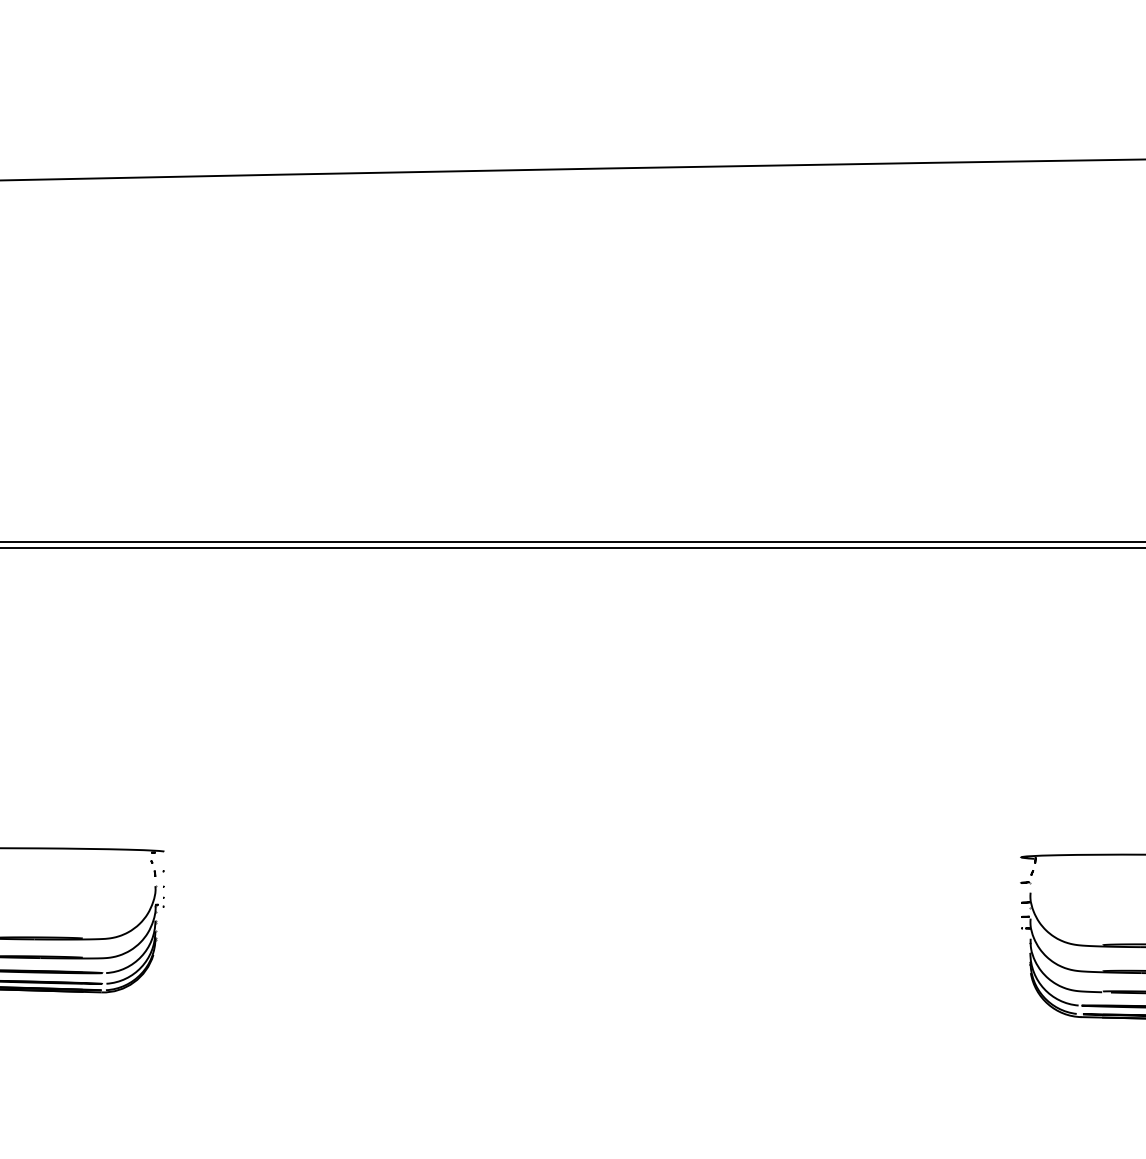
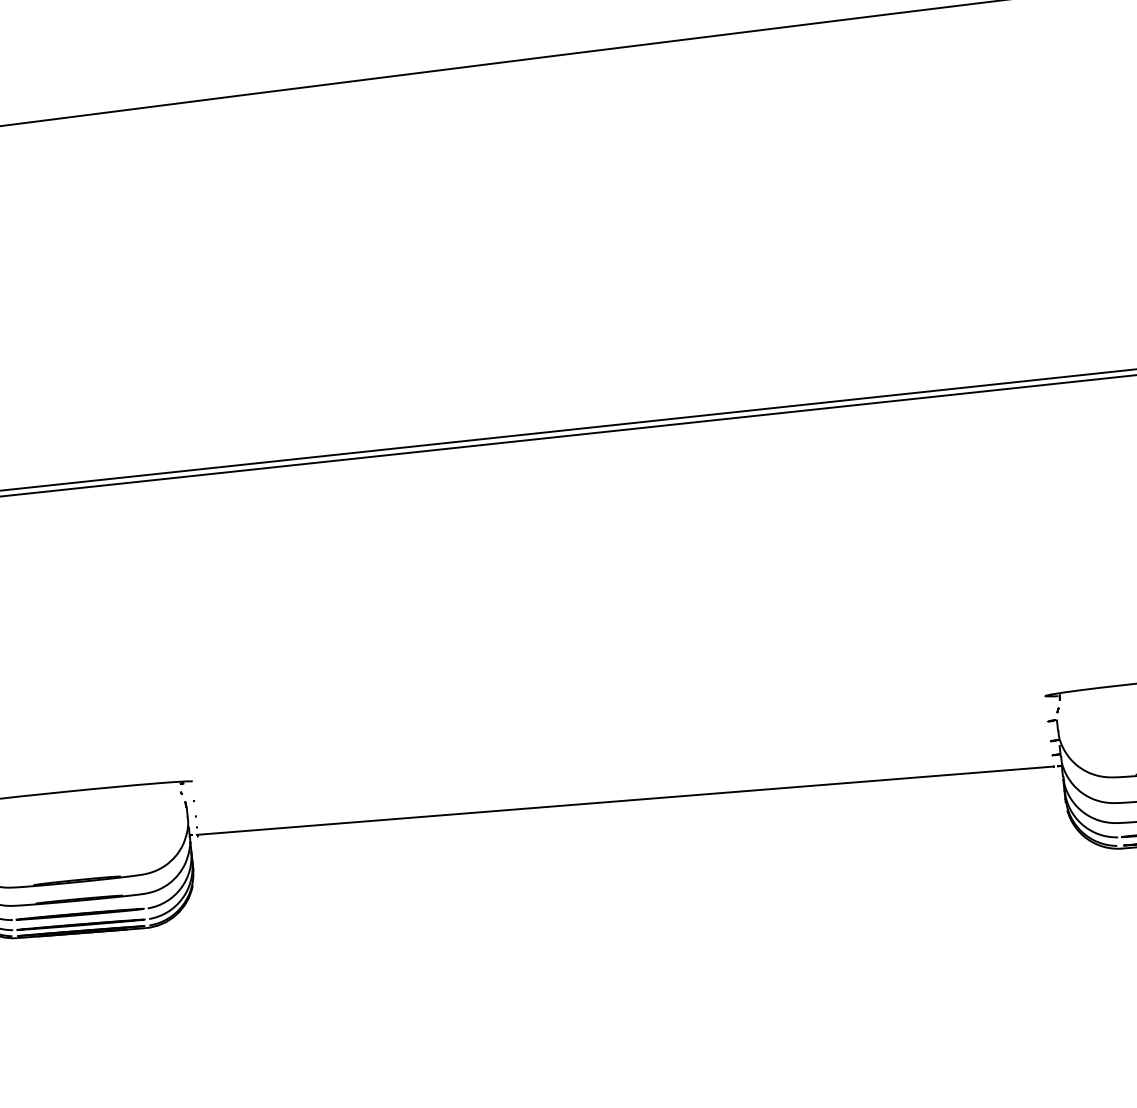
line: (591, 916) -> (624, 800), added

